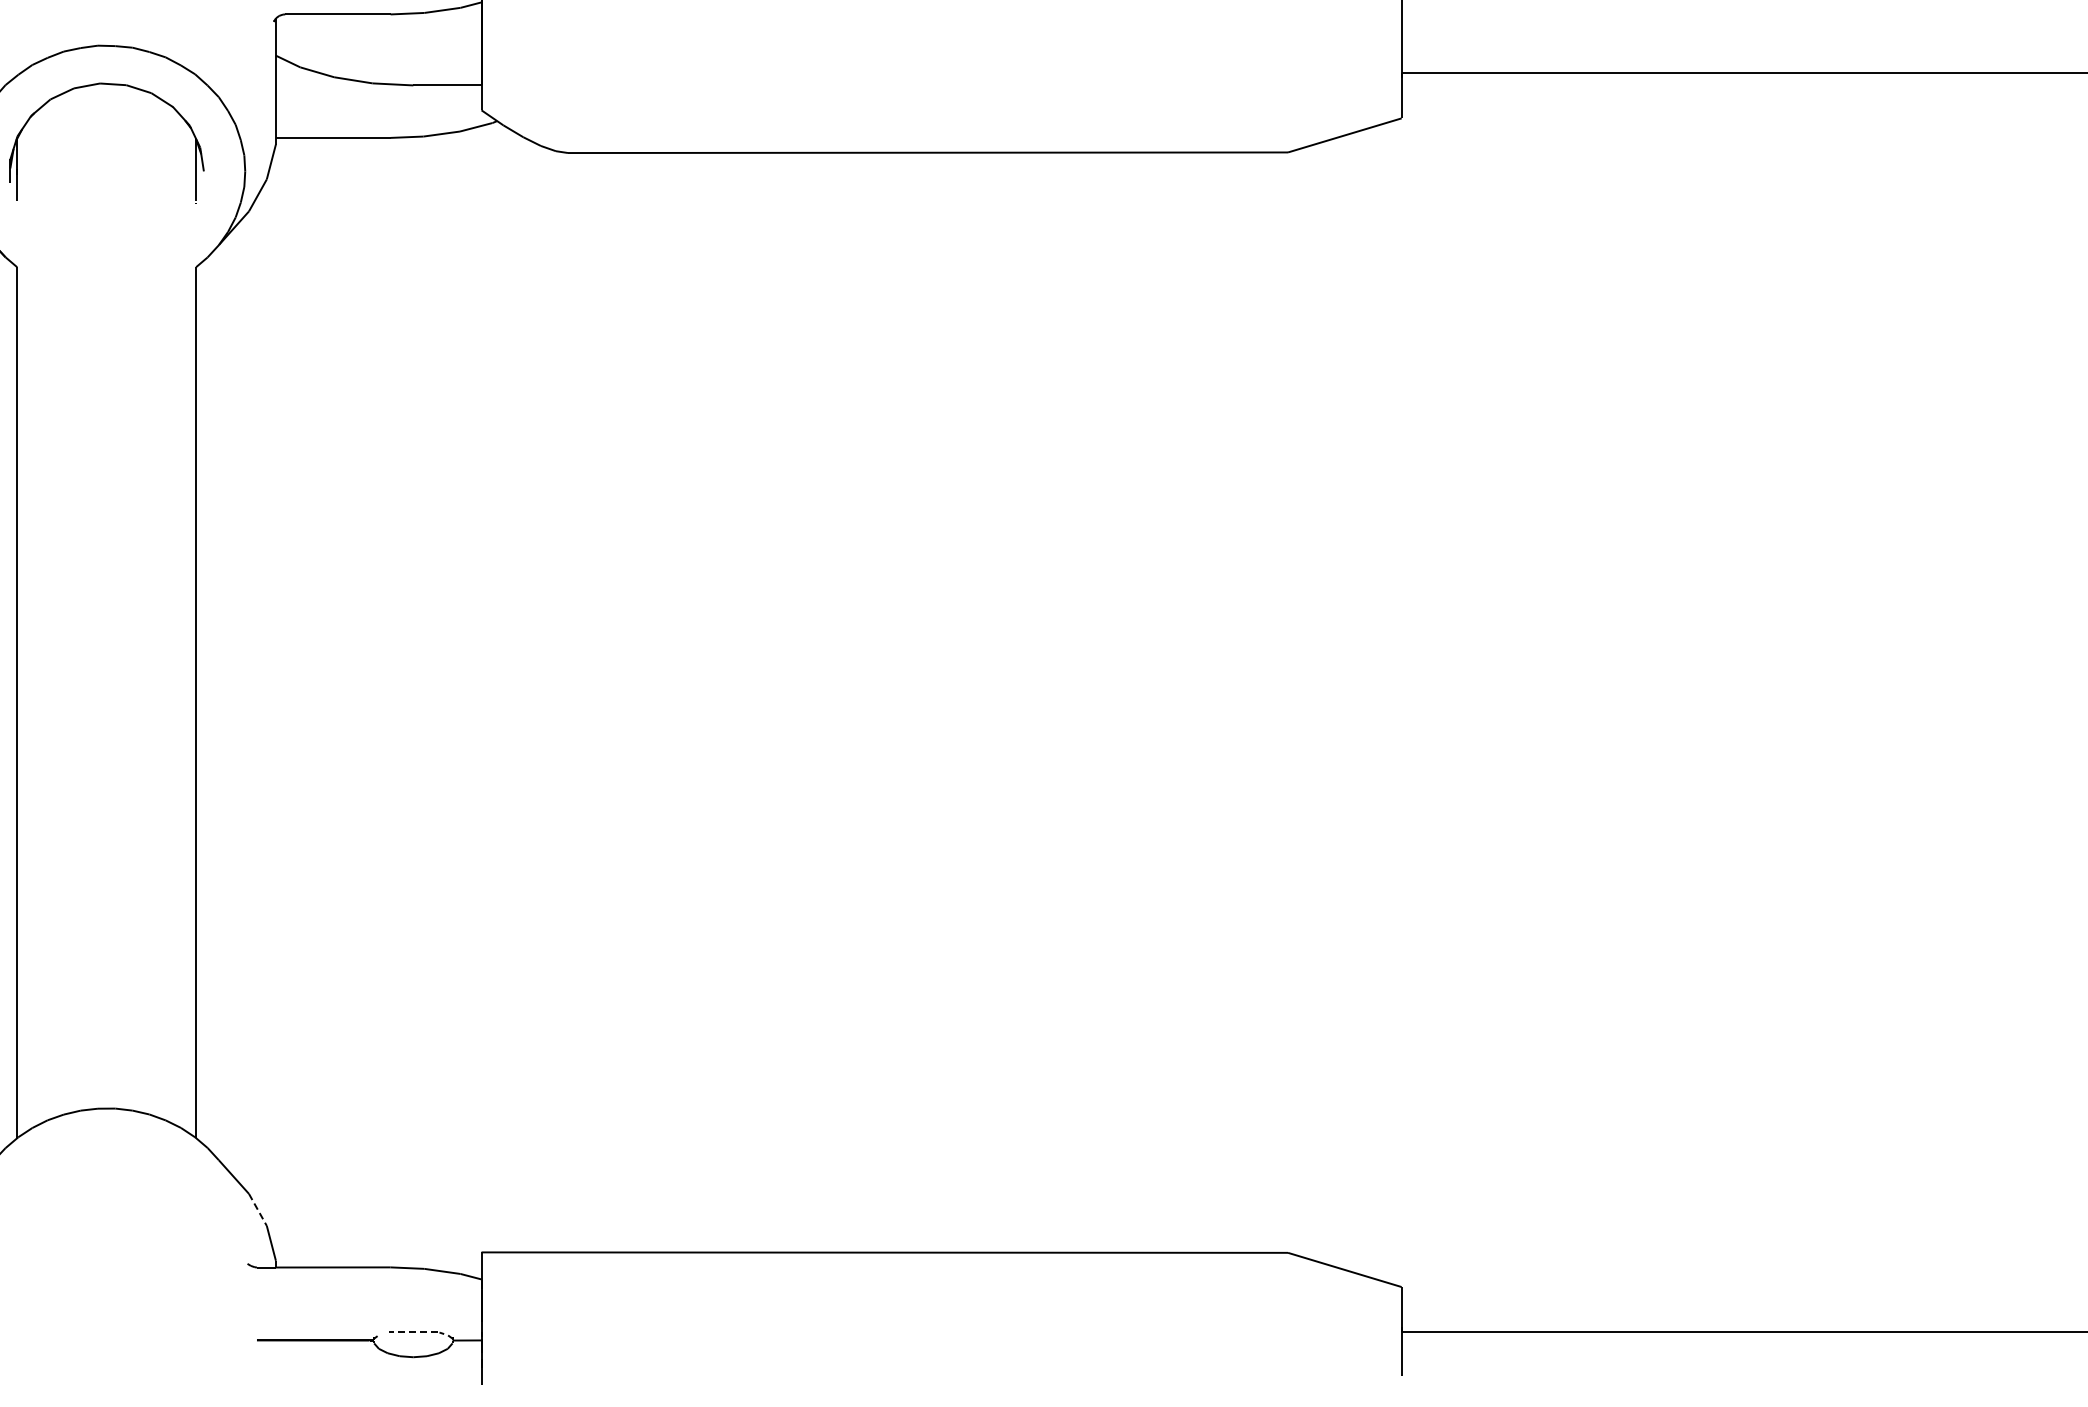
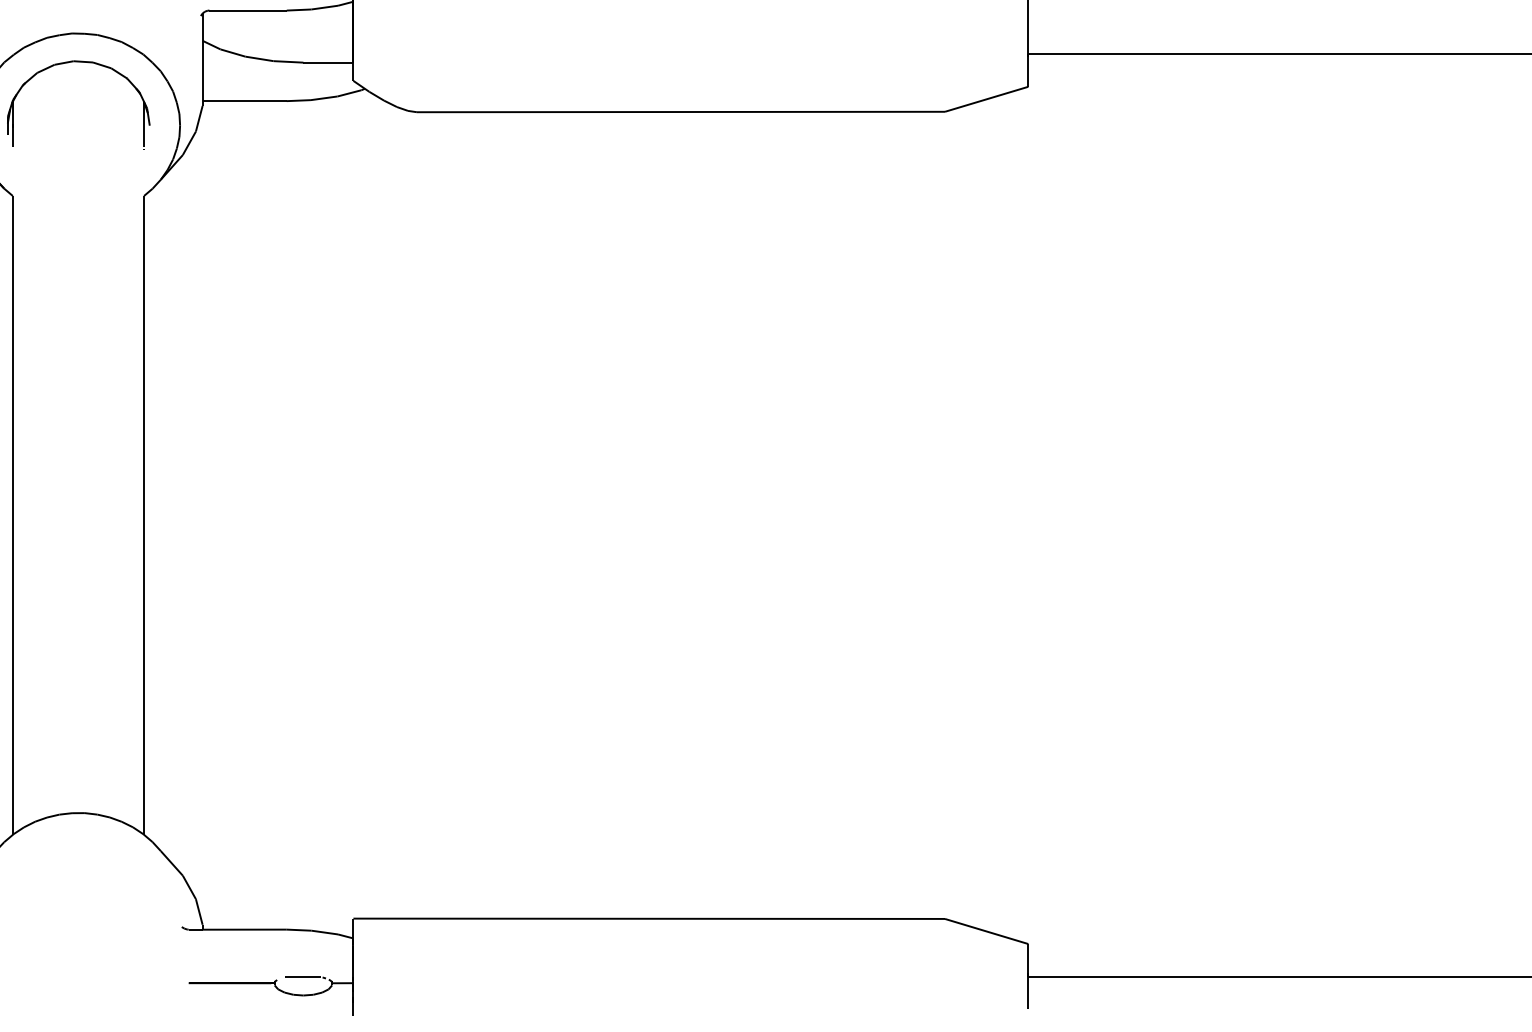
line: (258, 1210) -> (189, 887), dashed -> solid
line: (413, 1332) -> (303, 977), dashed -> solid

